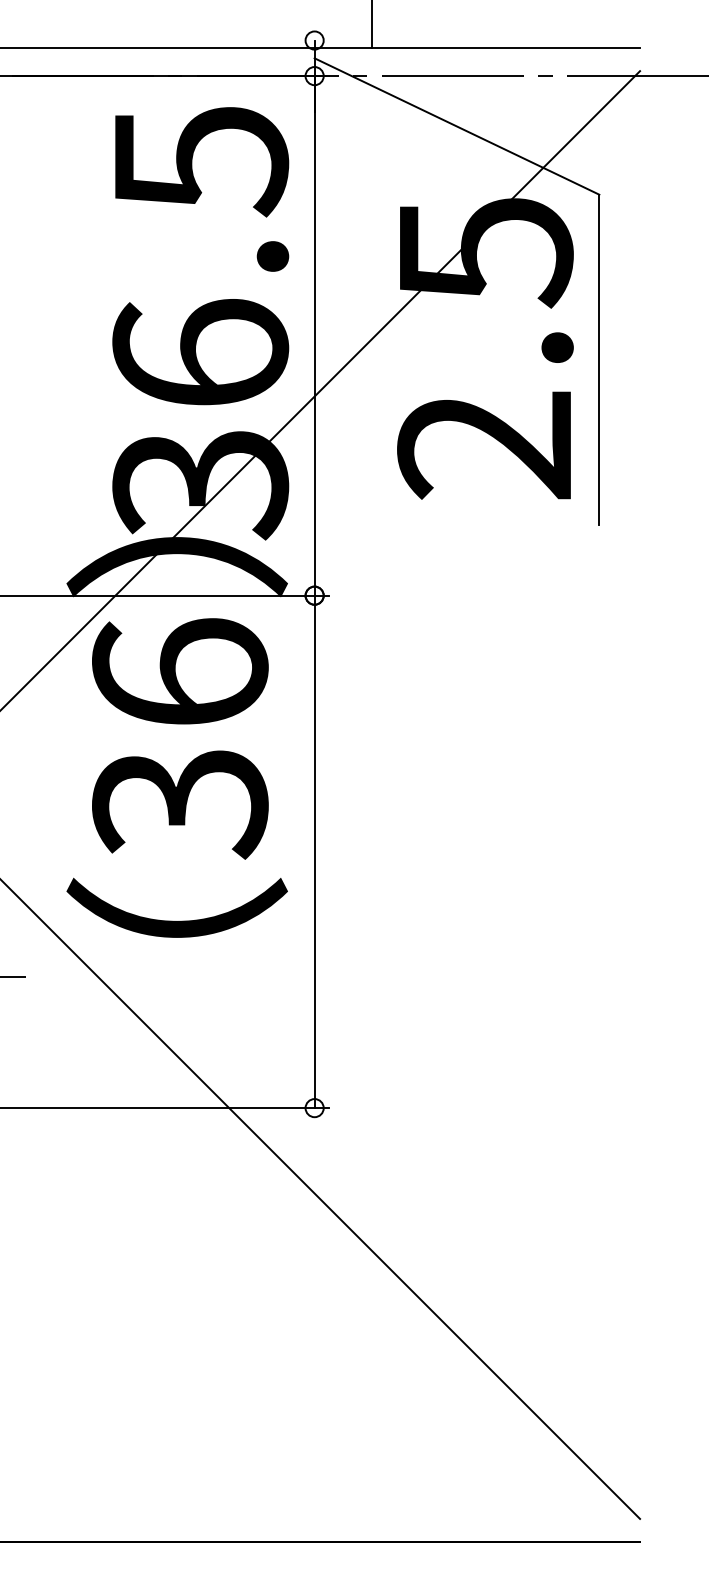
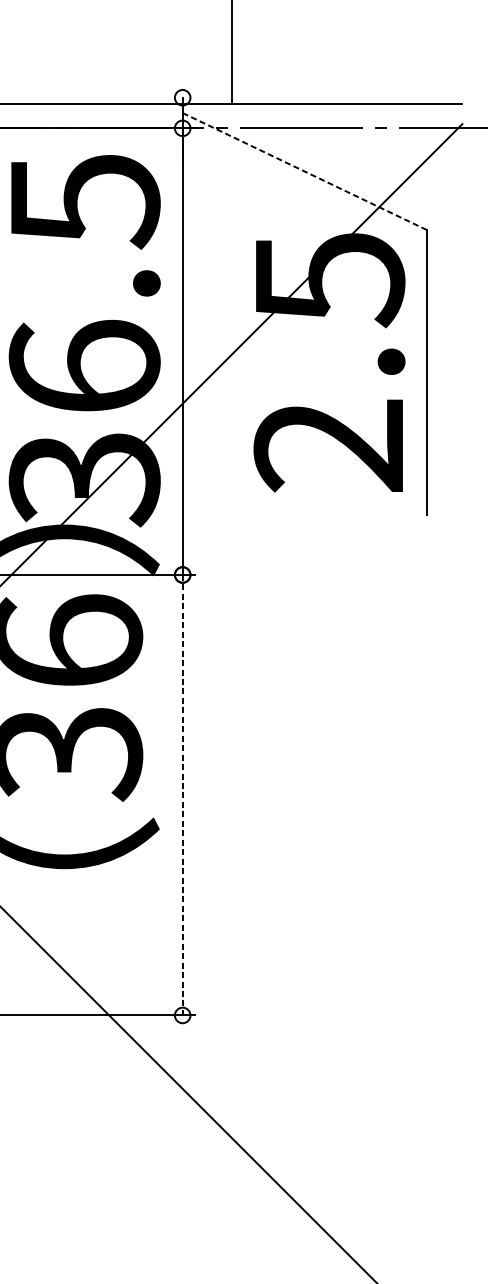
line: (456, 126) -> (304, 171), solid -> dashed
line: (314, 852) -> (182, 795), solid -> dashed

